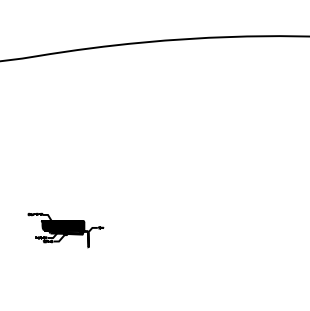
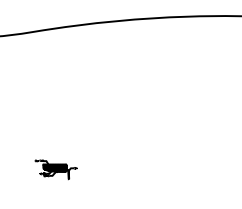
part: (65, 230) -> (55, 169), size x0.7

